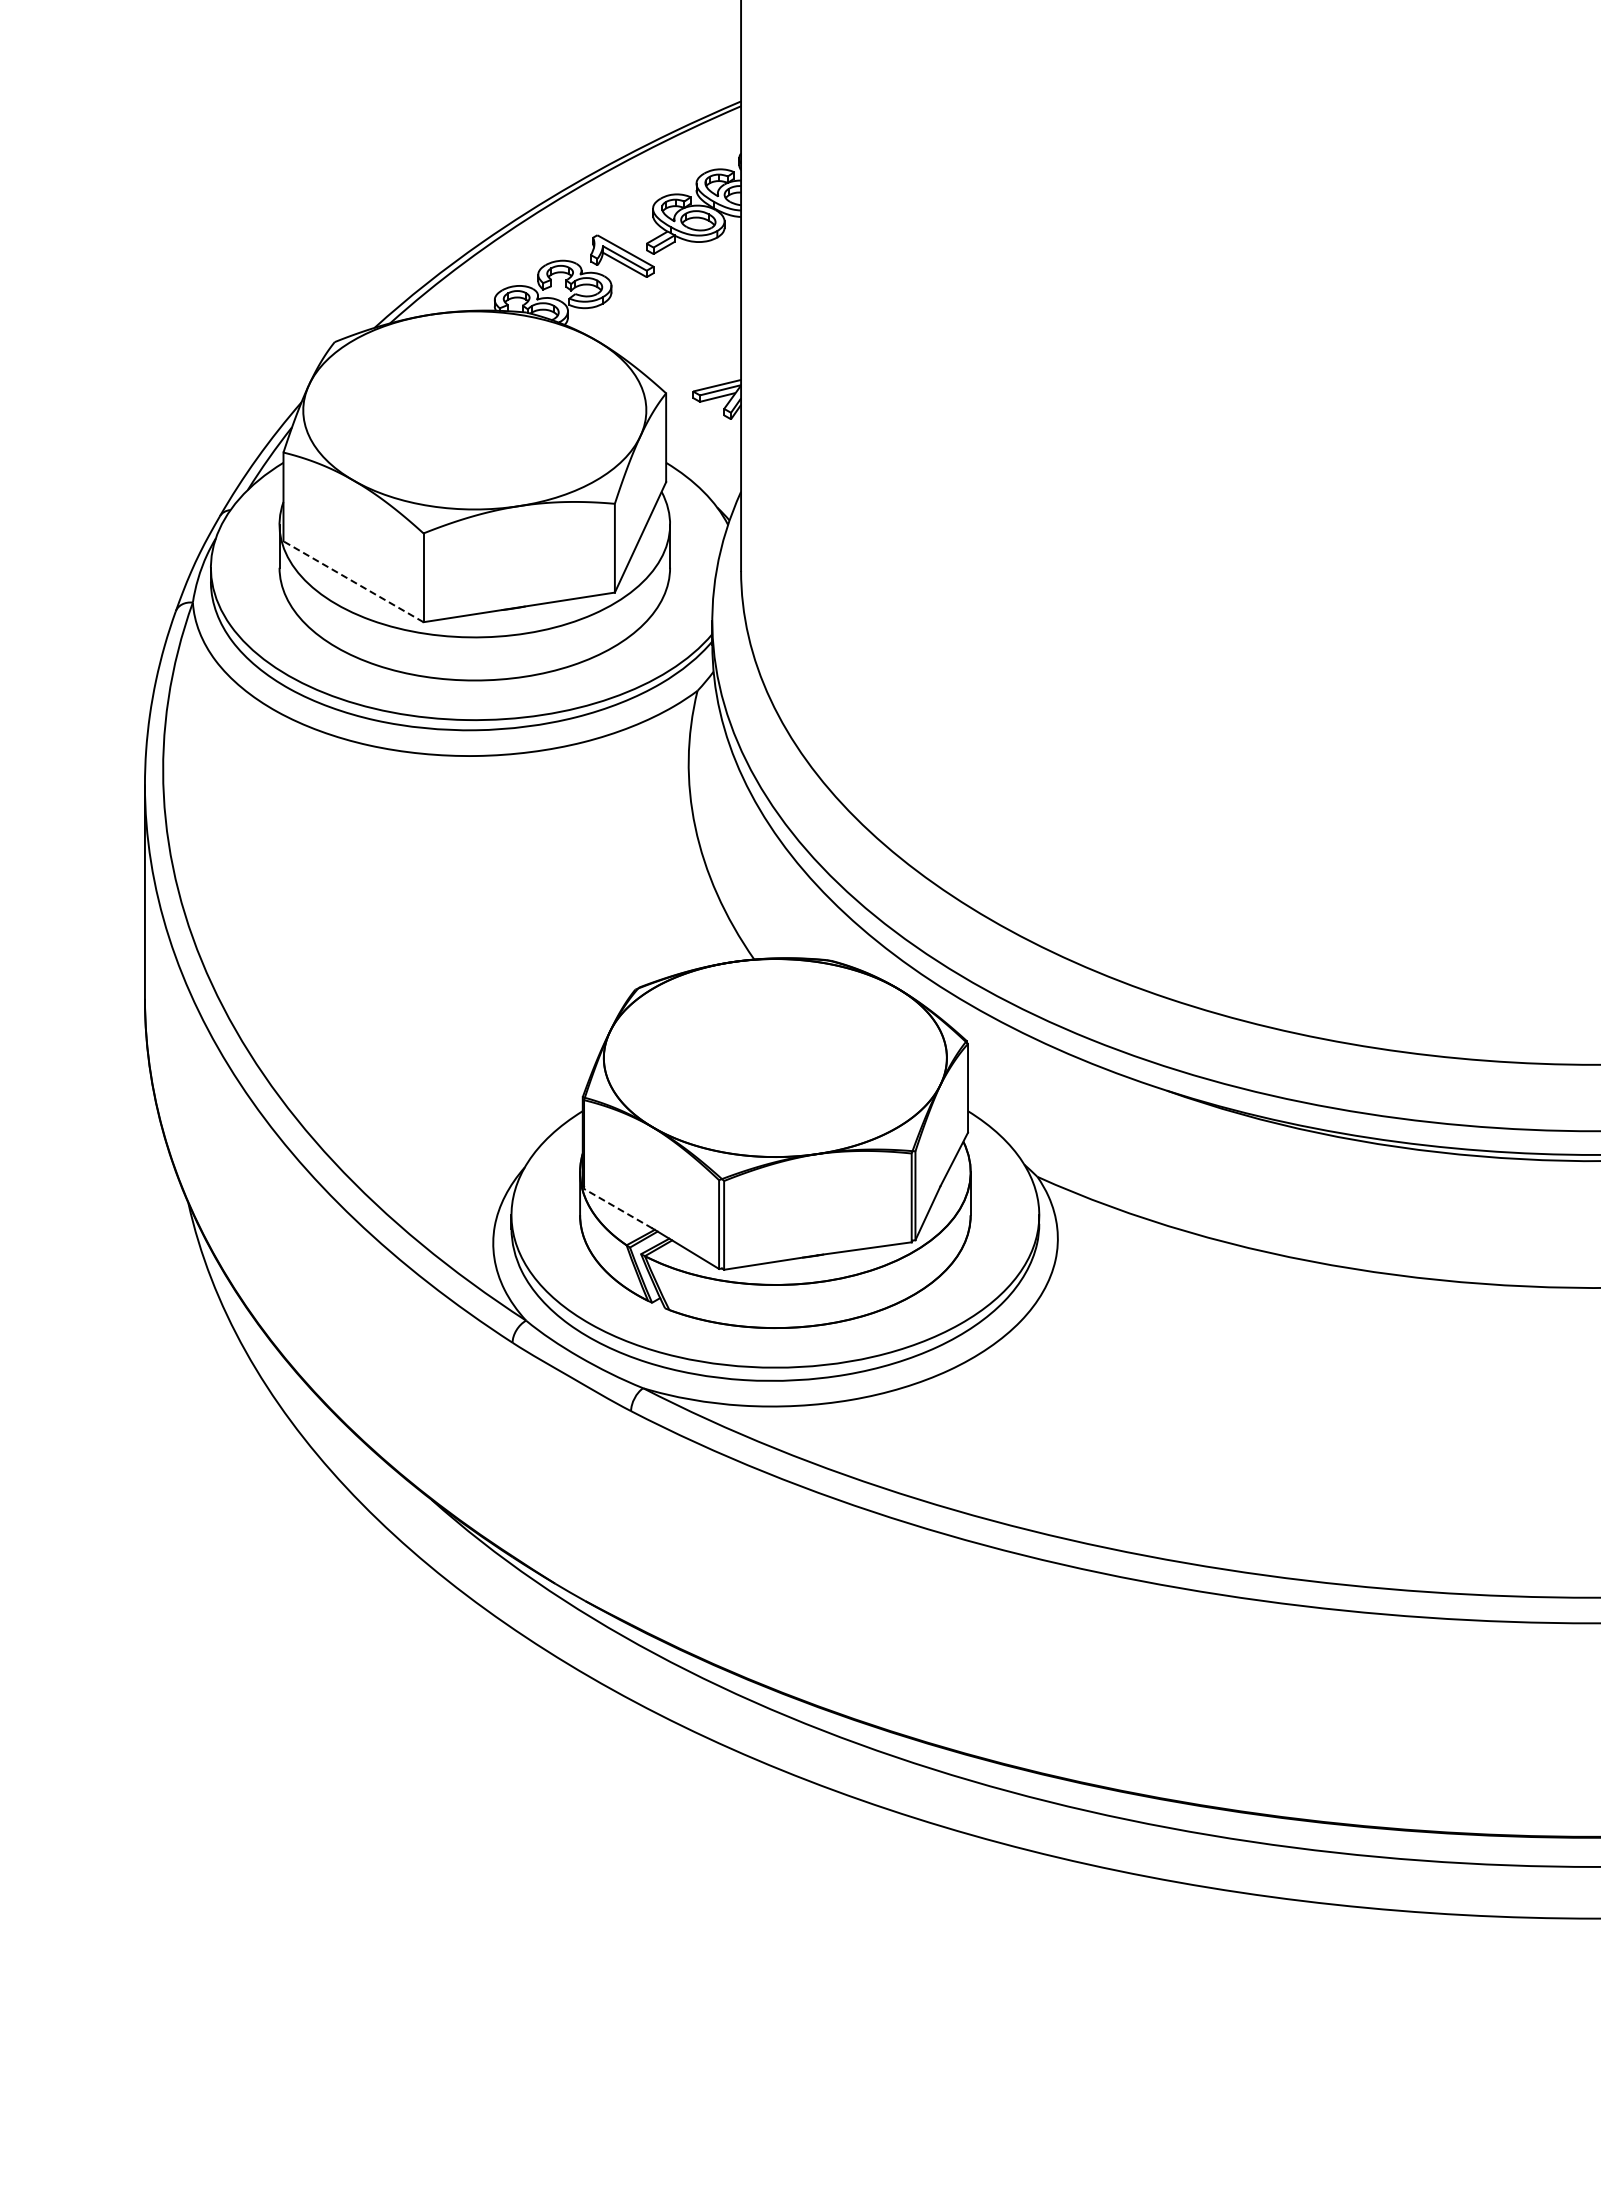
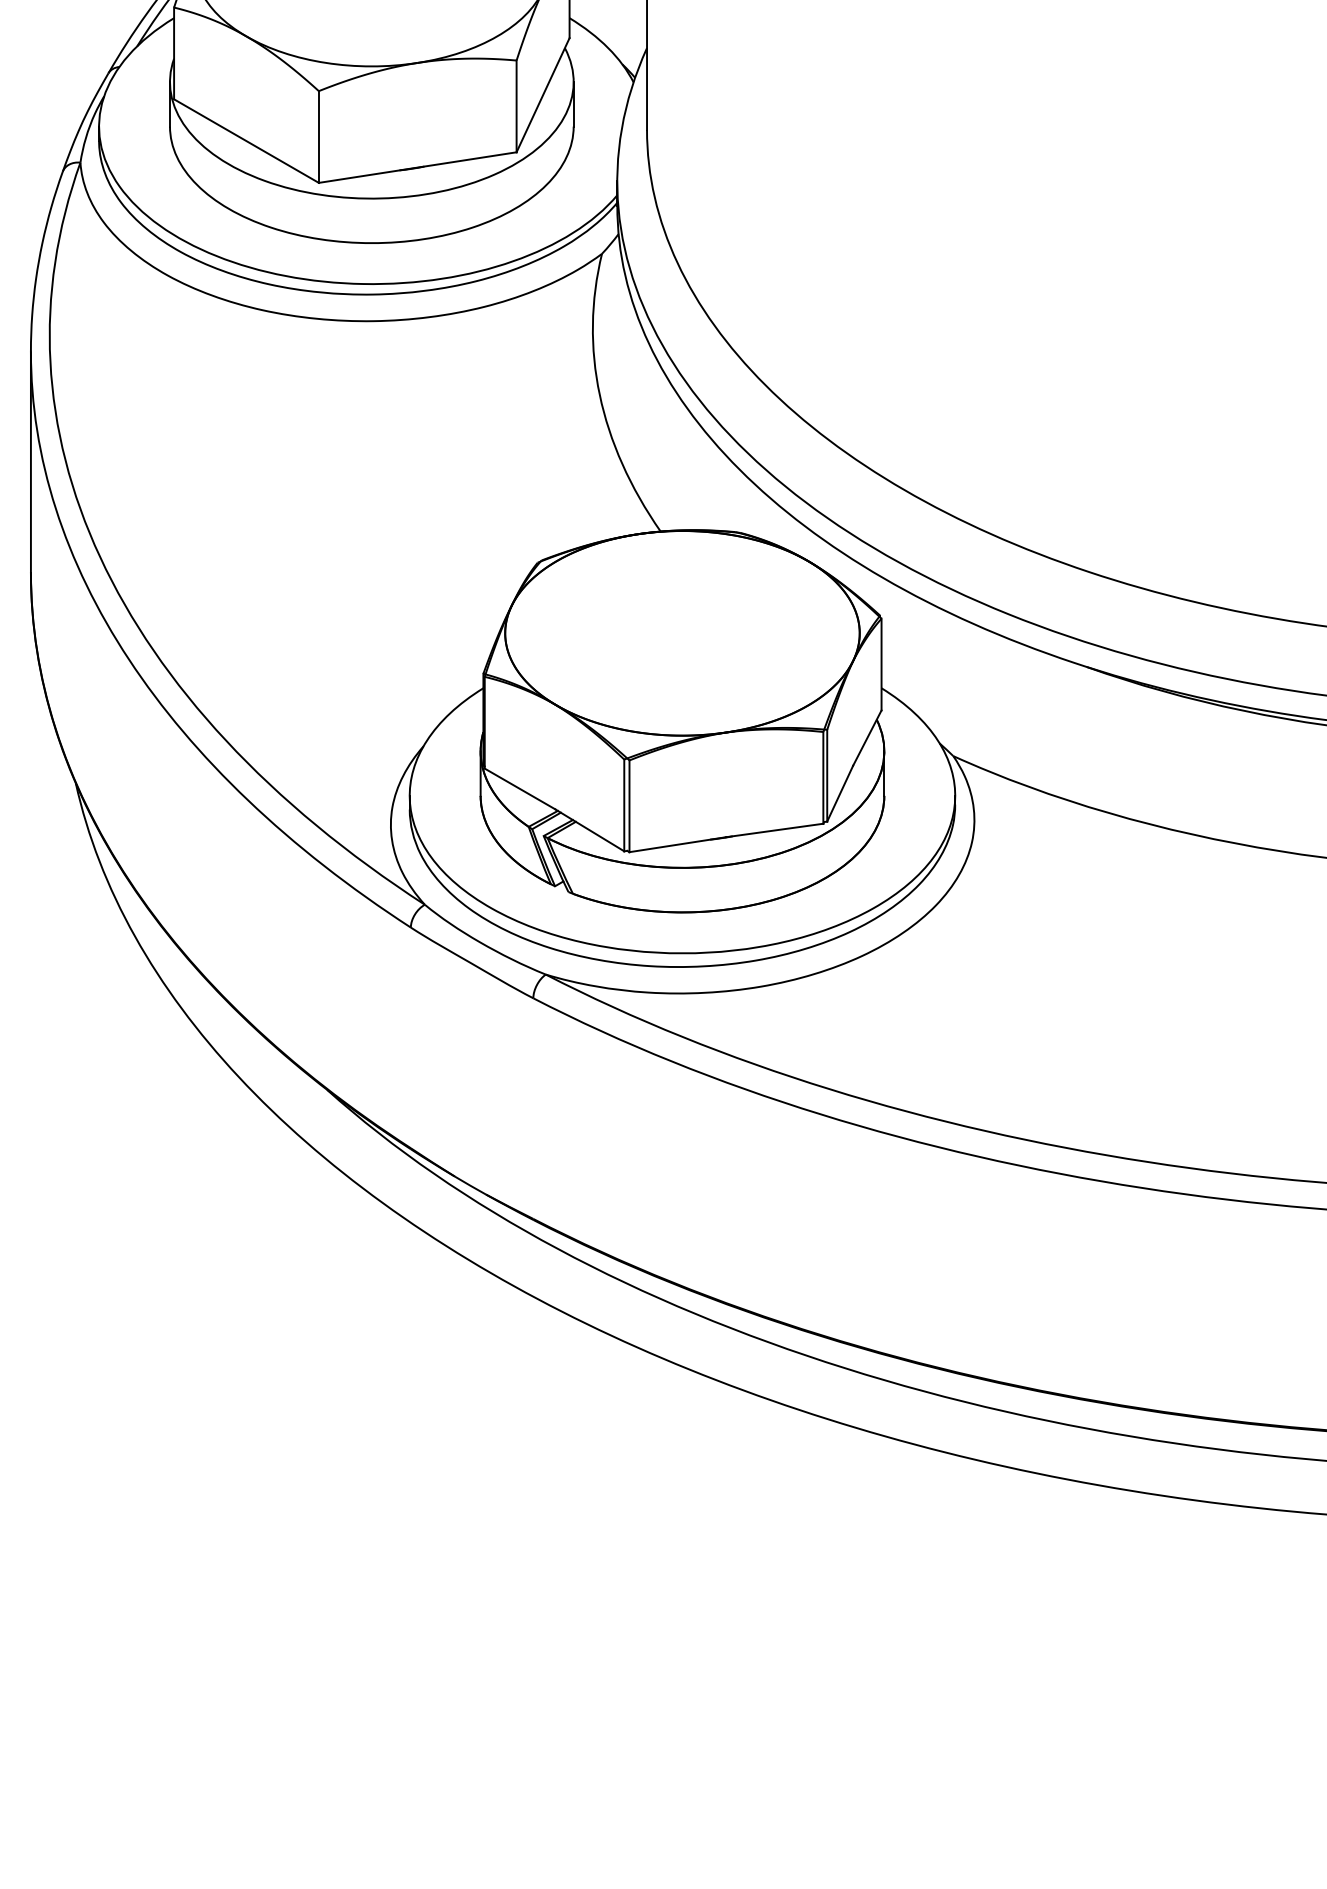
line: (353, 581) -> (246, 140), dashed -> solid
line: (618, 1208) -> (520, 788), dashed -> solid

